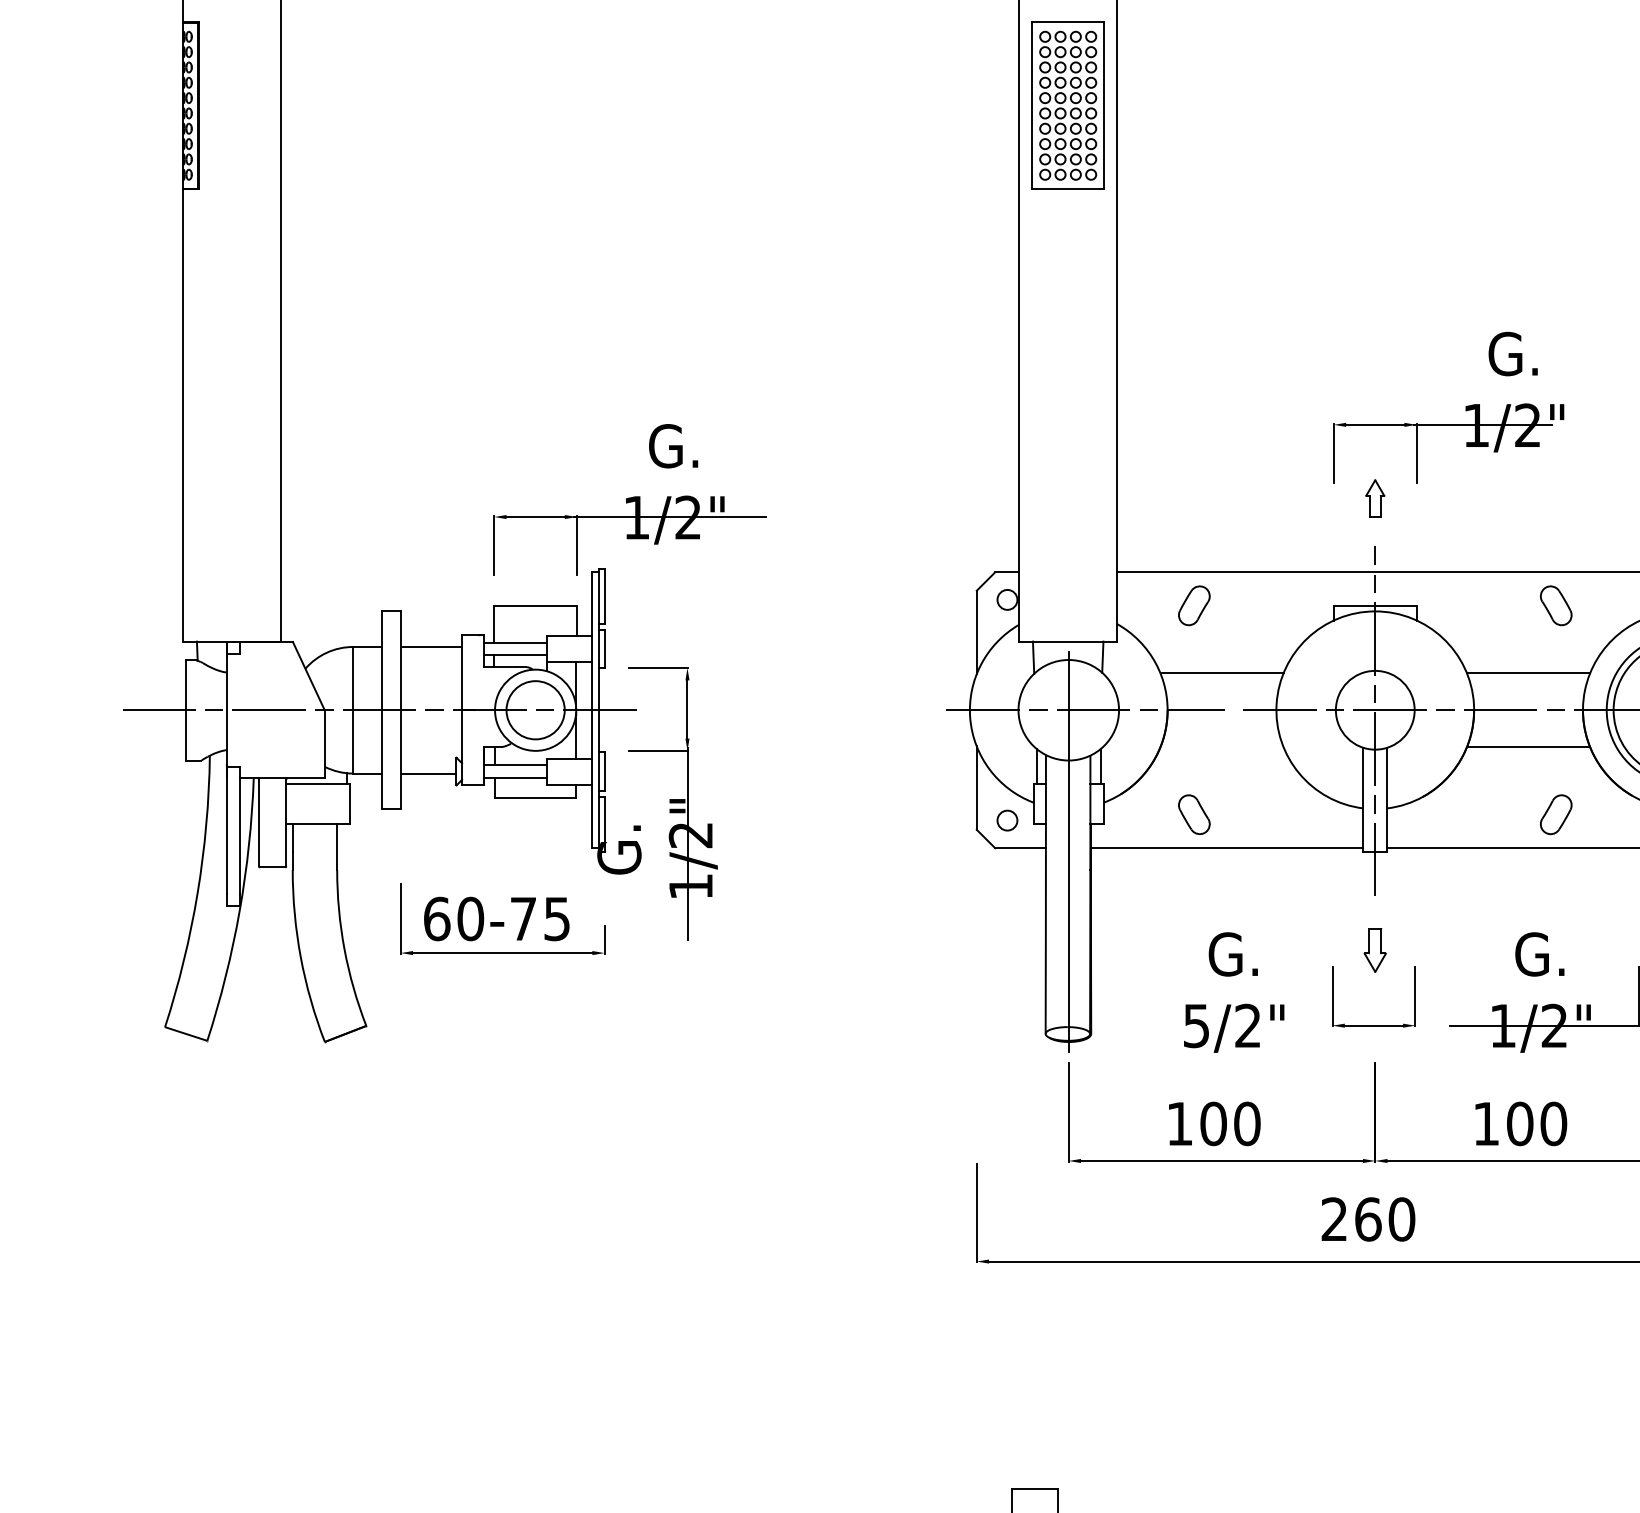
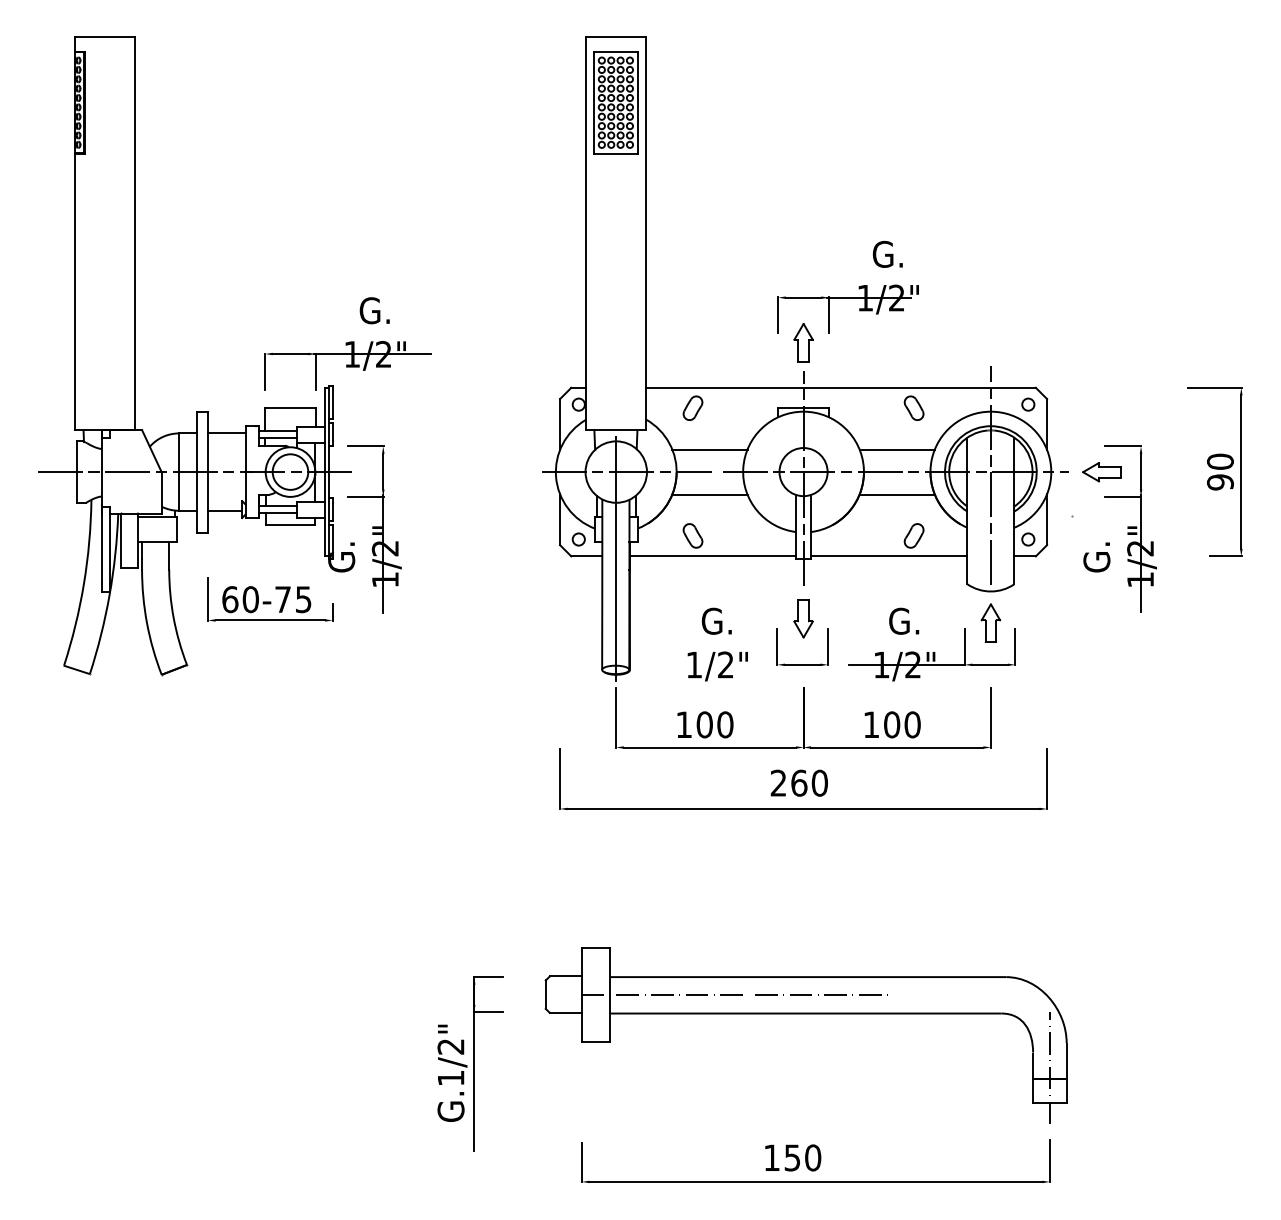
part: (1375, 498) -> (803, 342), size x1.67
line: (1221, 746) -> (709, 494), added
part: (1375, 949) -> (803, 618), size x1.43
text: (1195, 1026) -> (693, 665), 5/2" -> 1/2"

